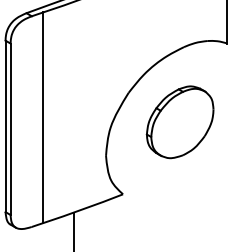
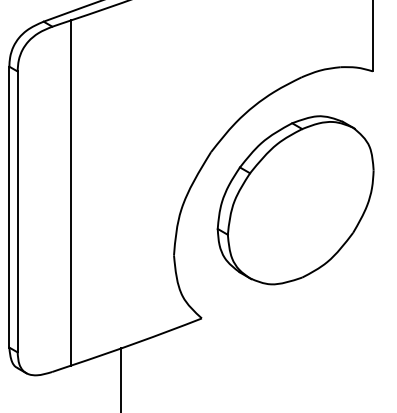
part: (179, 122) -> (294, 200), size x1.43

